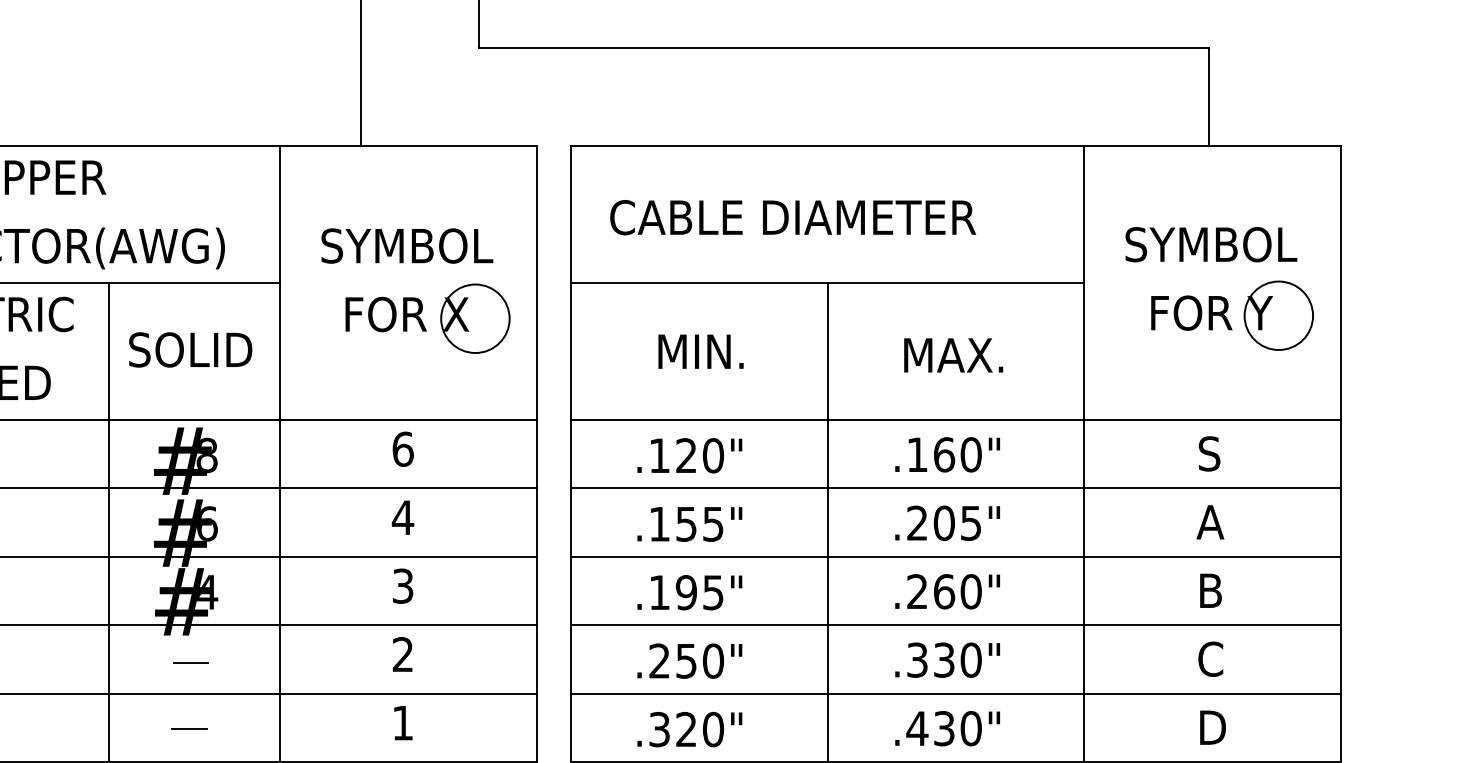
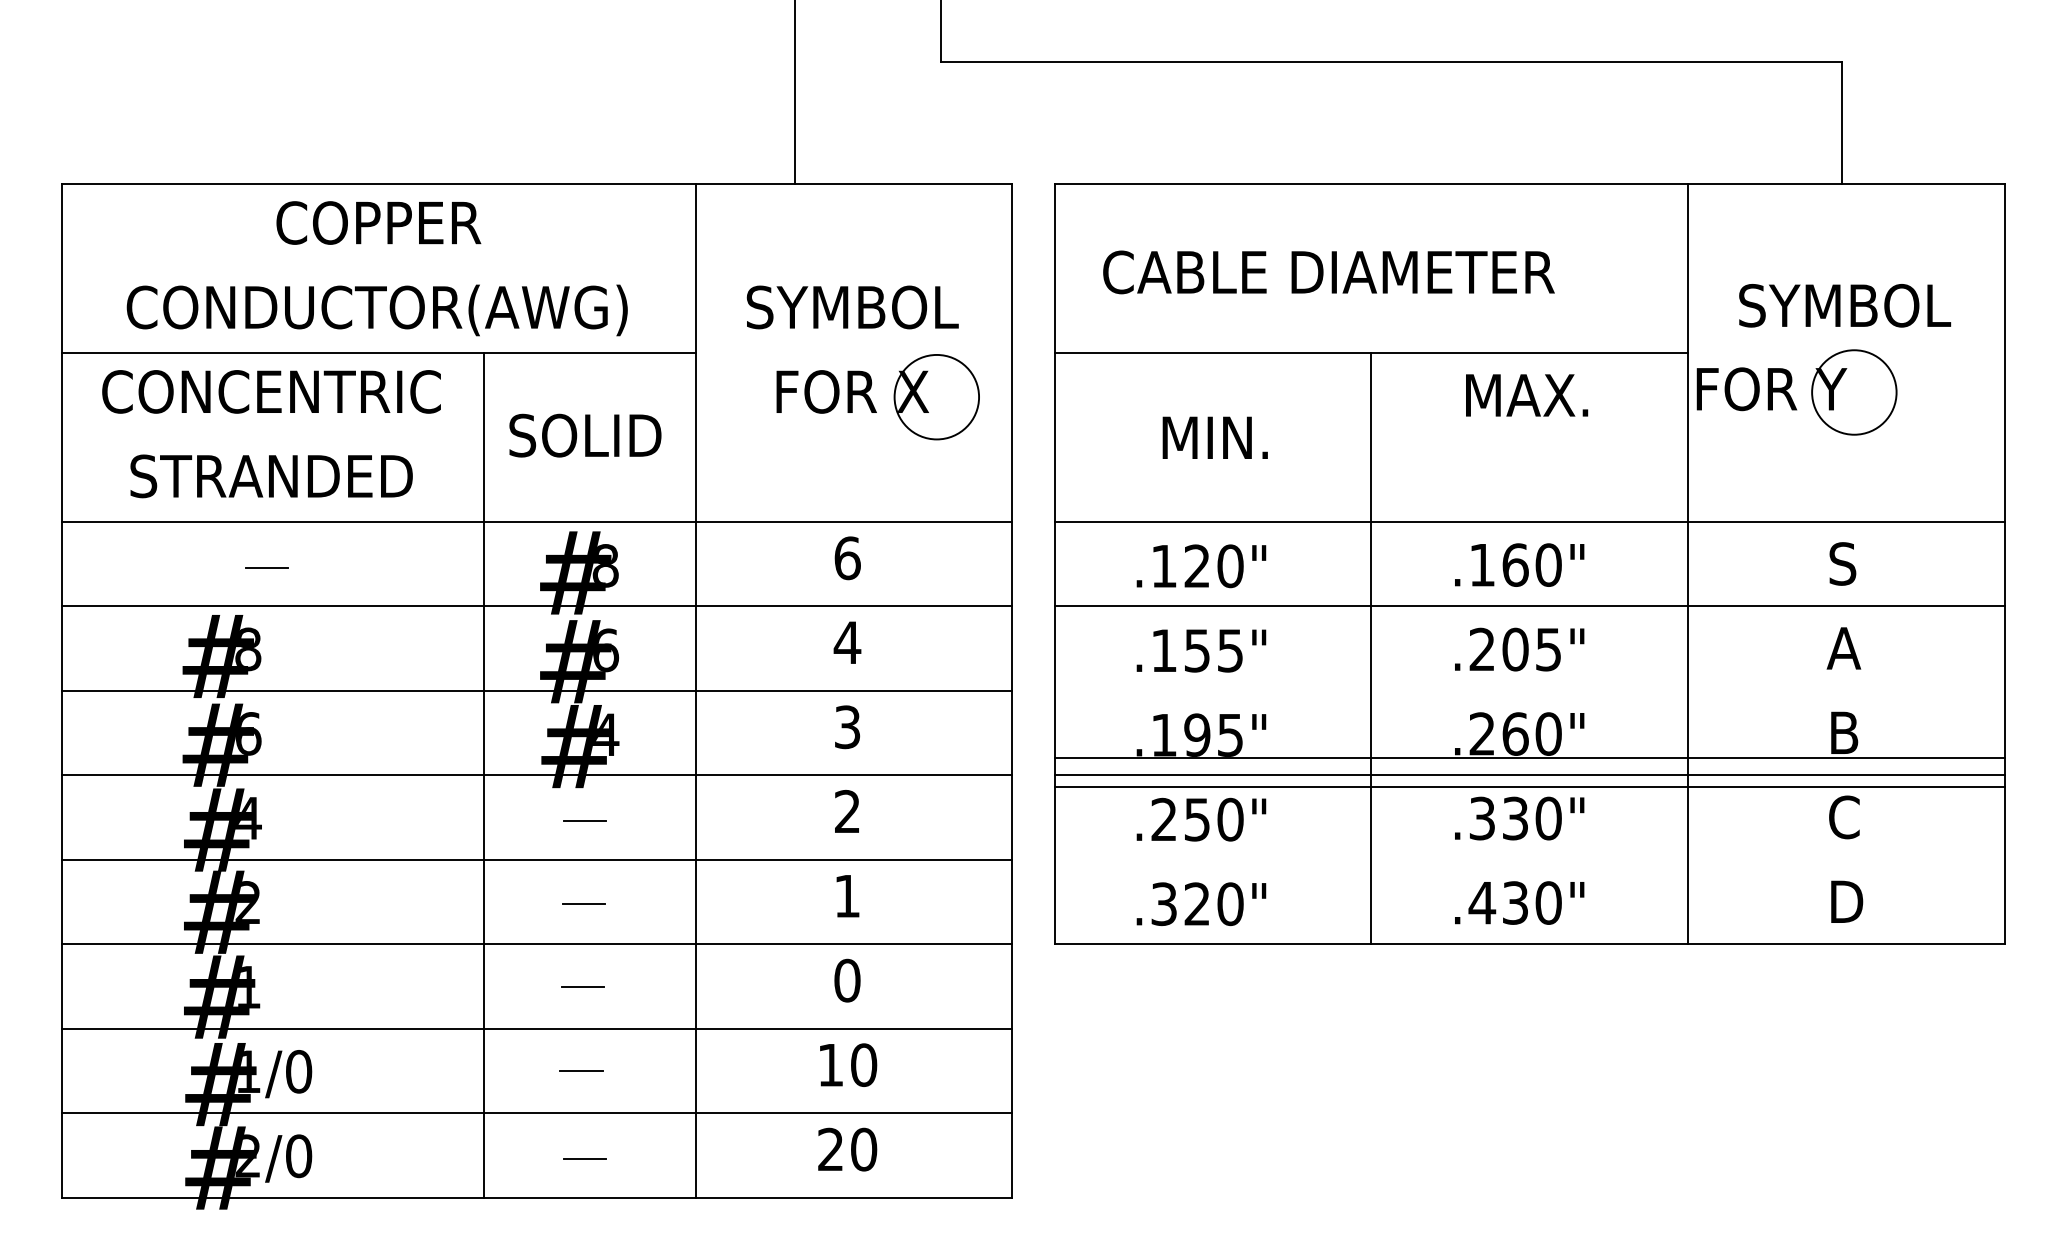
part: (1227, 318) -> (1790, 395), moved
text: (954, 355) -> (1527, 395), moved
line: (955, 556) -> (1529, 757), moved
line: (955, 693) -> (1529, 786), moved

